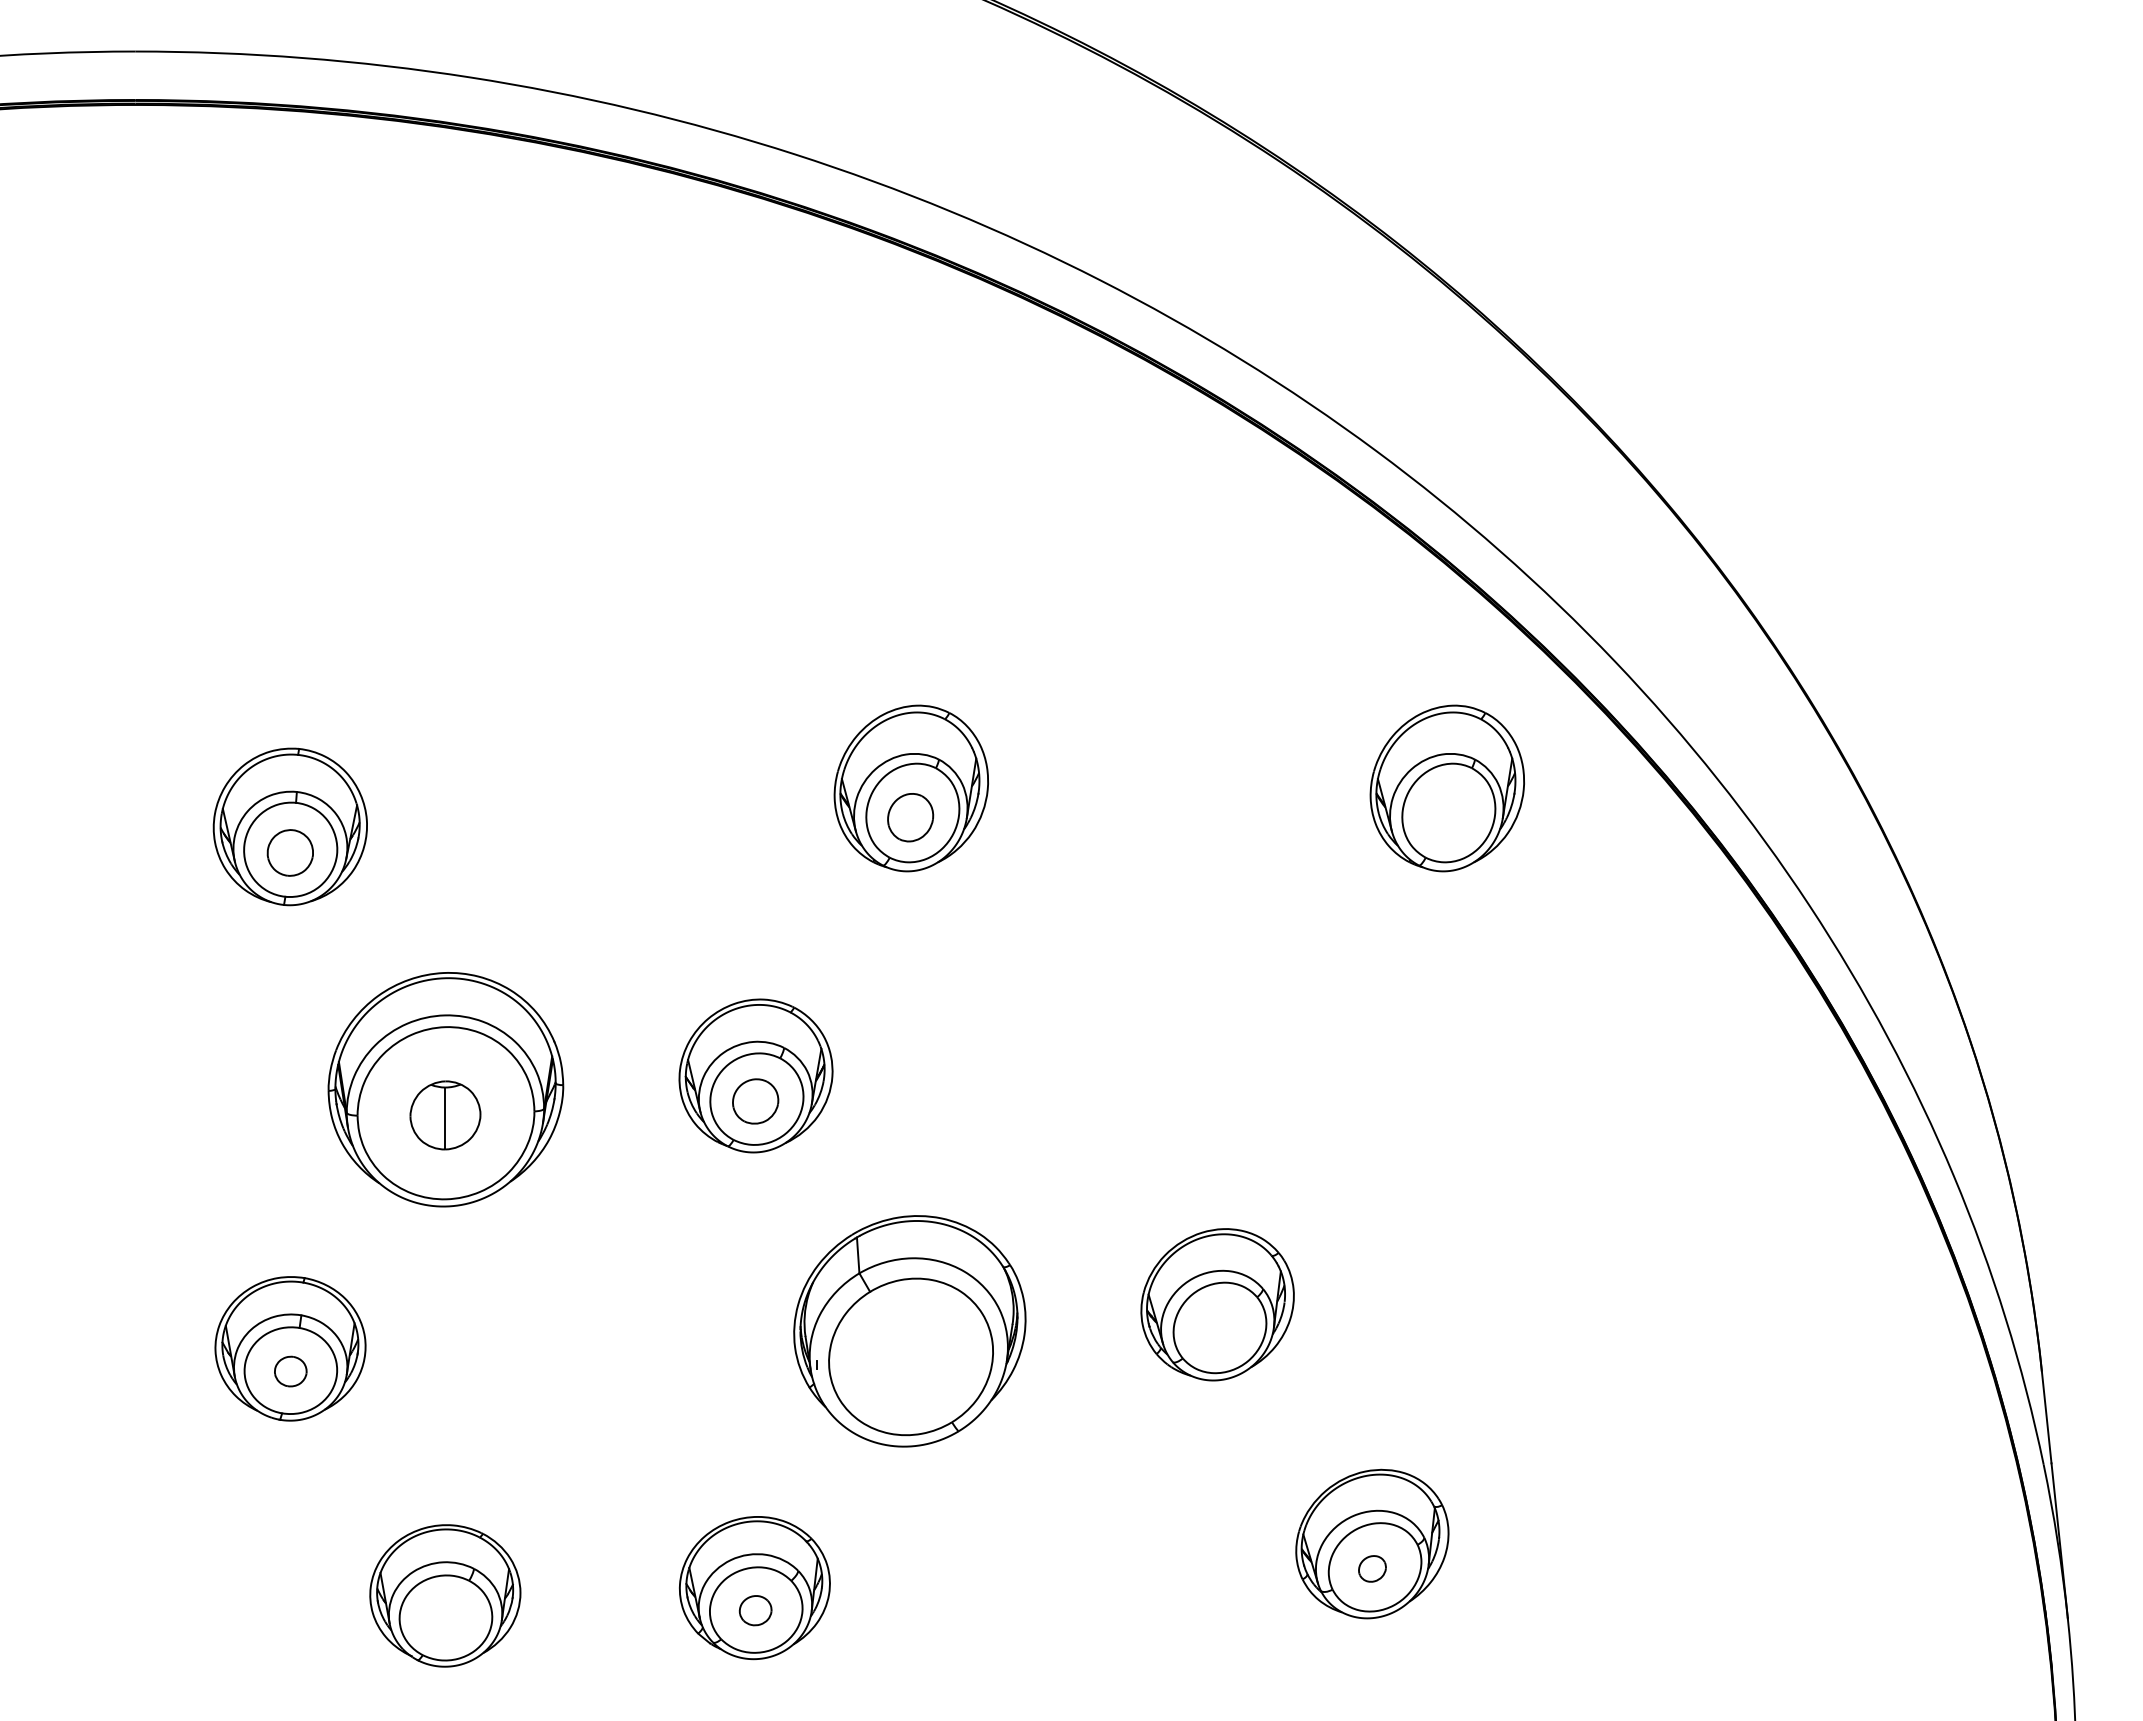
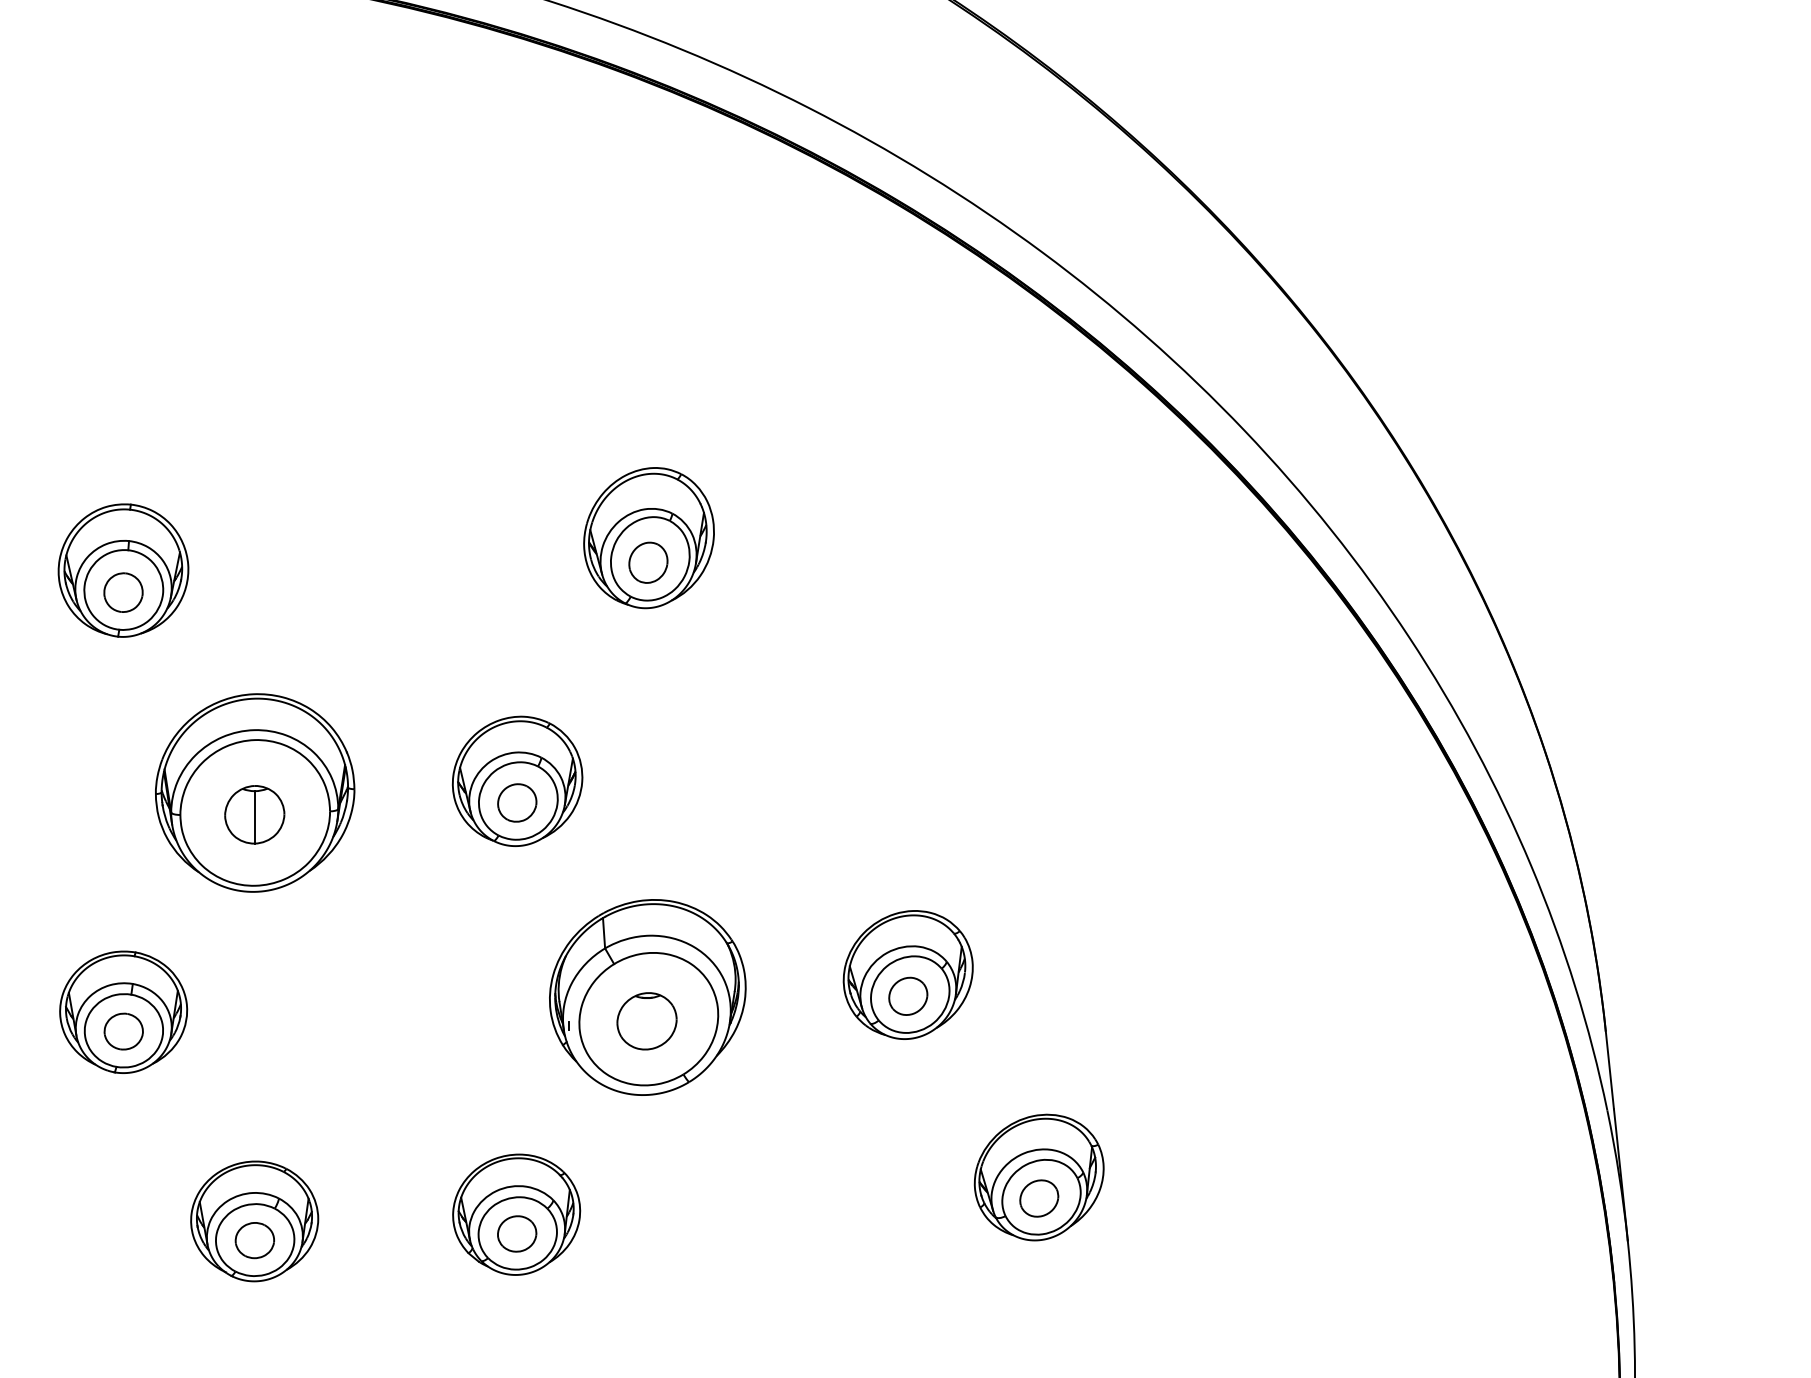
part: (1446, 788) -> (1101, 538), removed
part: (1217, 1329) -> (908, 995), added
part: (908, 1359) -> (646, 1021), added
part: (290, 1371) -> (123, 1031), size x1.43
part: (1372, 1568) -> (1039, 1198), size x1.67
part: (755, 1610) -> (517, 1233), size x1.43
part: (445, 1618) -> (254, 1240), added

